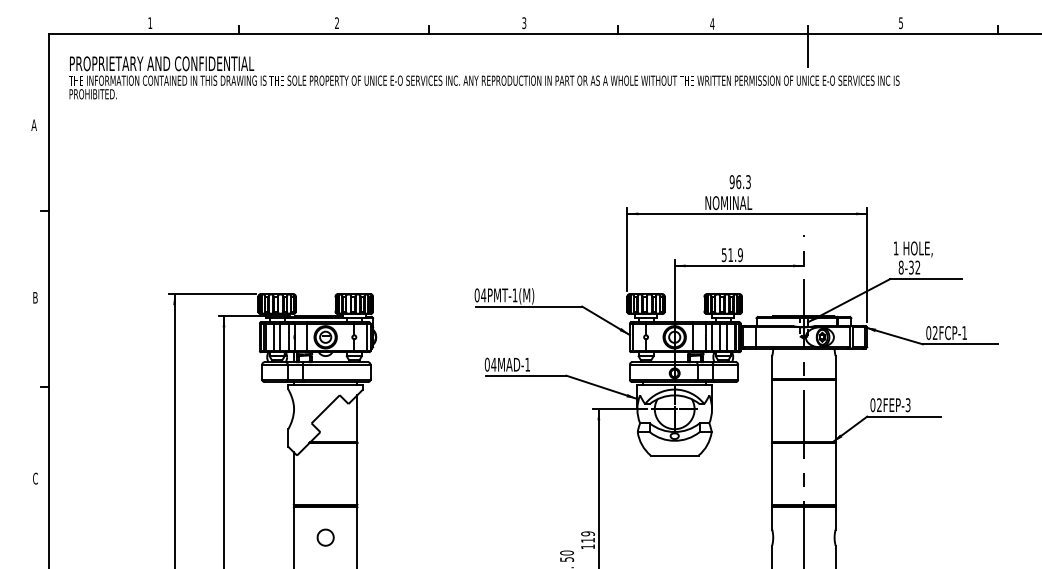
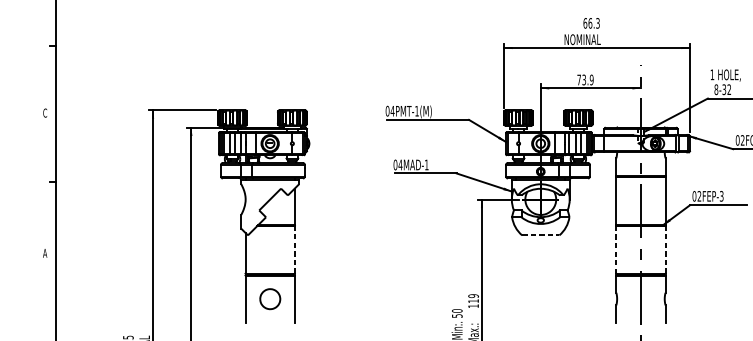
text: (731, 182) -> (584, 23), 96.3 -> 66.3
text: (727, 255) -> (581, 80), 51.9 -> 73.9
text: (35, 297) -> (45, 112), B -> C
line: (674, 455) -> (540, 235), solid -> dashed
line: (357, 474) -> (294, 250), solid -> dashed
line: (772, 474) -> (616, 250), solid -> dashed
line: (835, 474) -> (665, 250), solid -> dashed
text: (35, 478) -> (45, 253), C -> A
part: (325, 537) -> (270, 298), size x1.6

